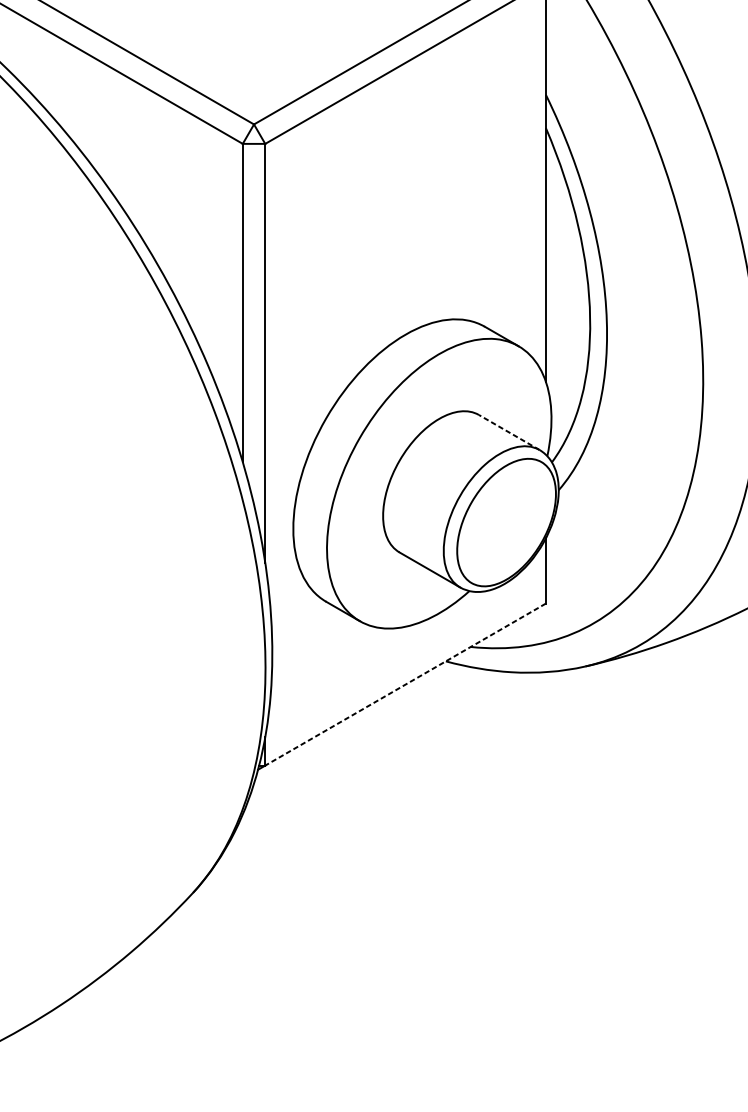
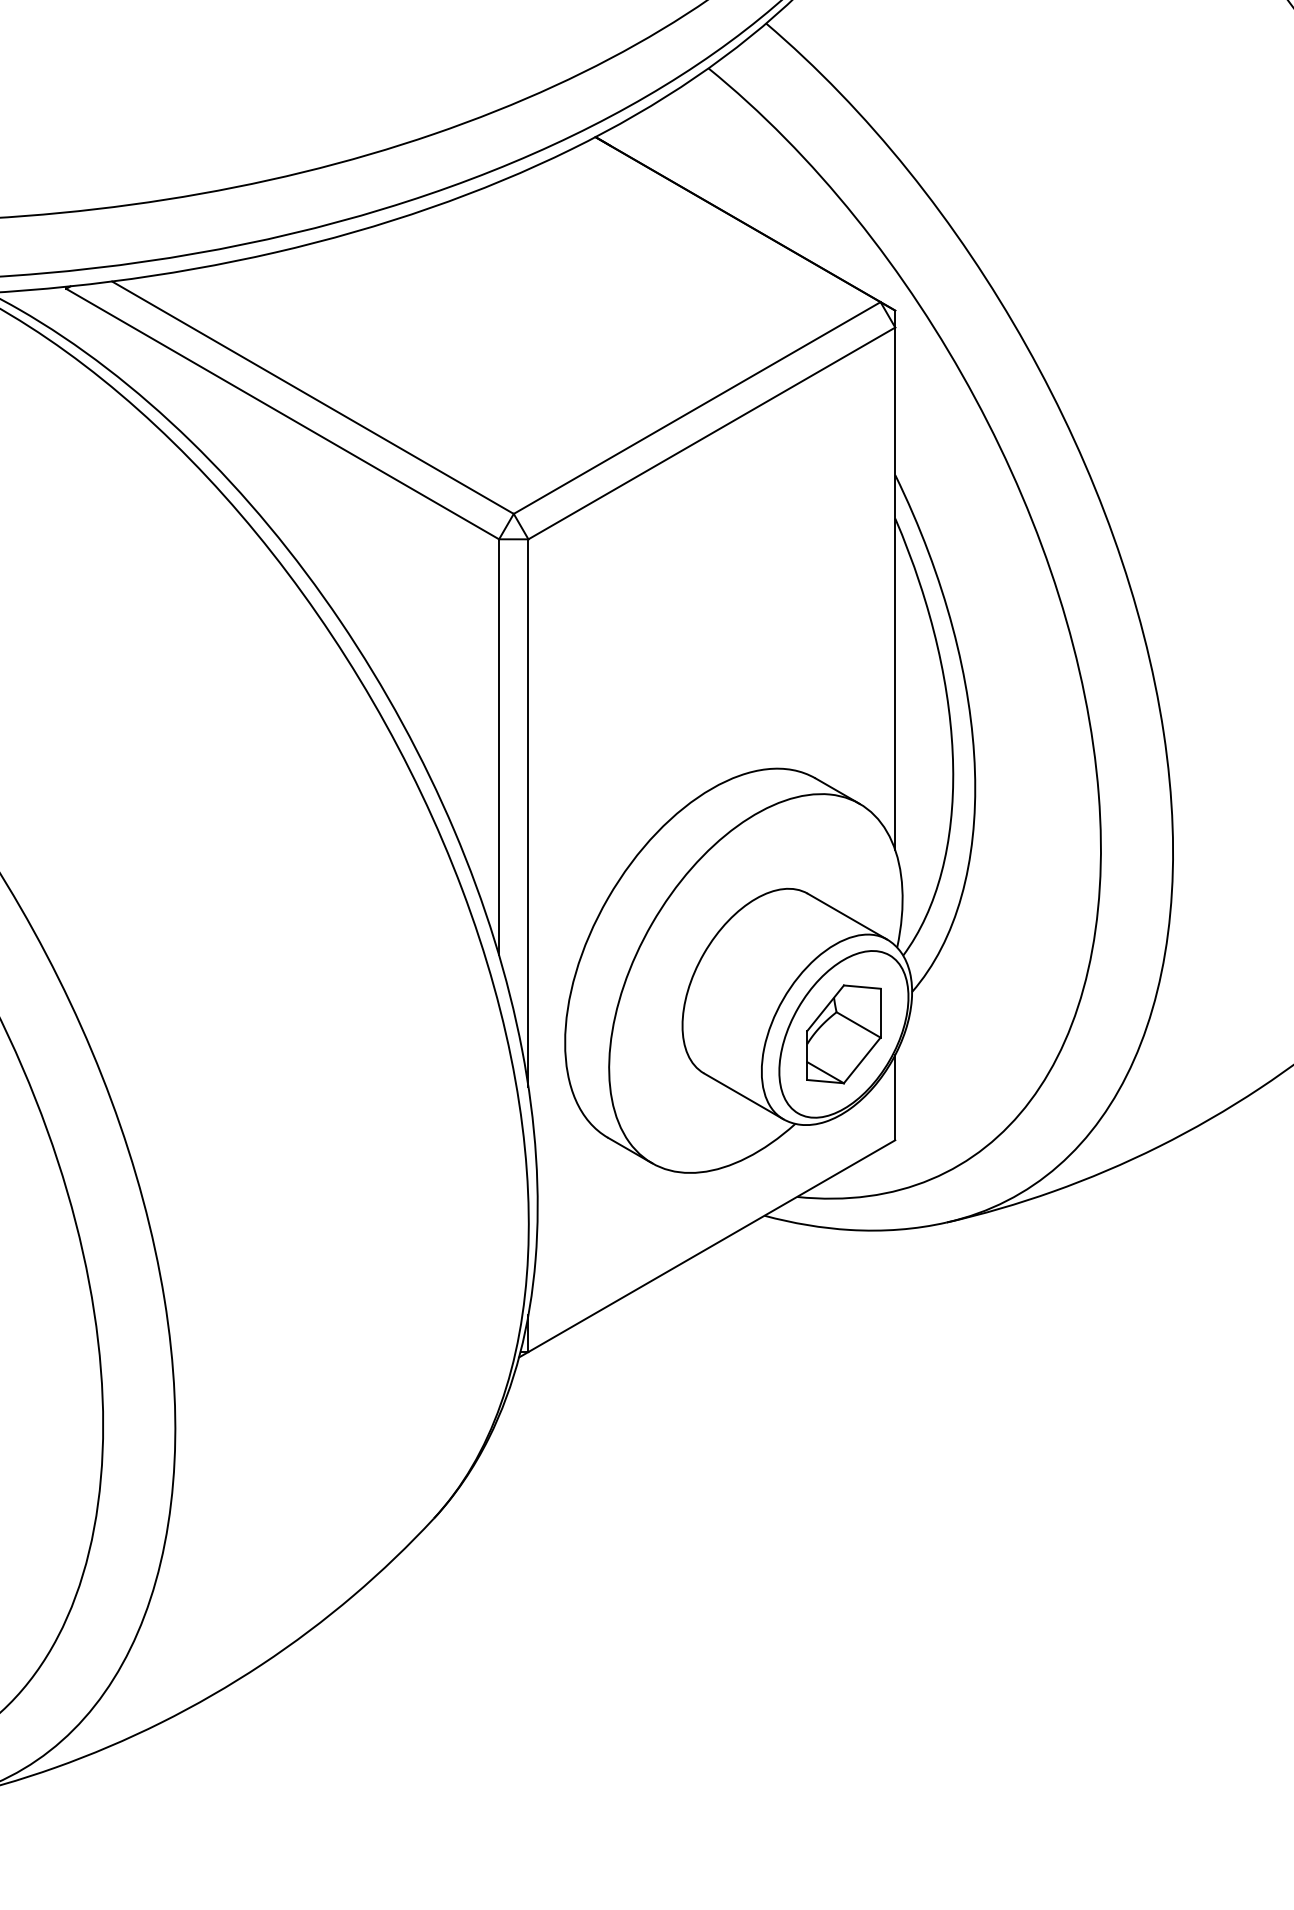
line: (509, 432) -> (847, 916), dashed -> solid
part: (506, 522) -> (843, 1034), added
line: (405, 684) -> (711, 1246), dashed -> solid

